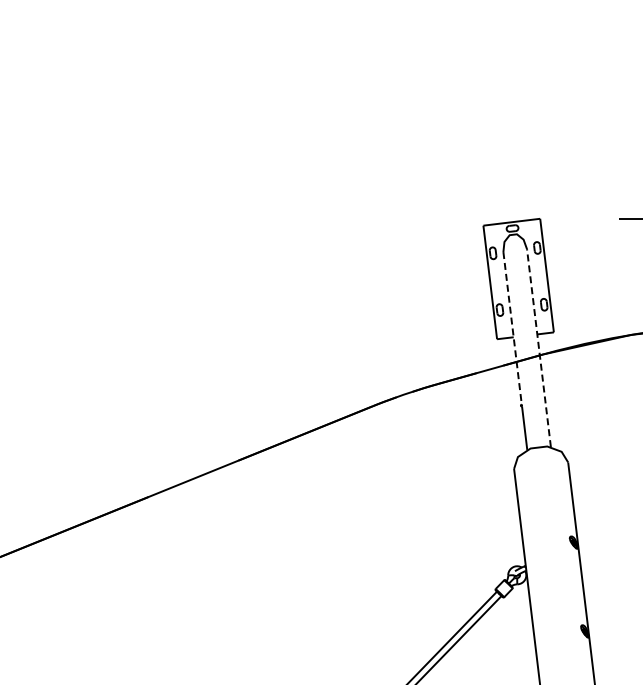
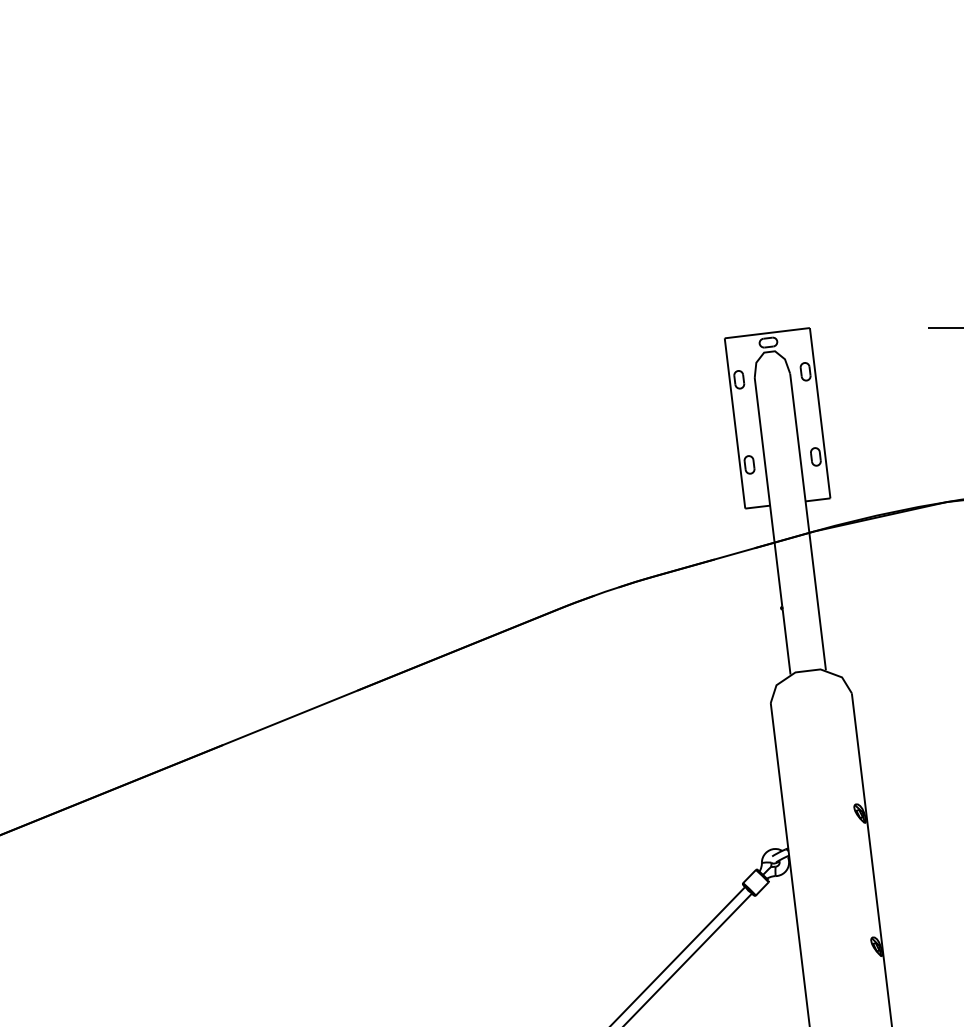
line: (512, 328) -> (768, 492), dashed -> solid
line: (538, 348) -> (807, 522), dashed -> solid

